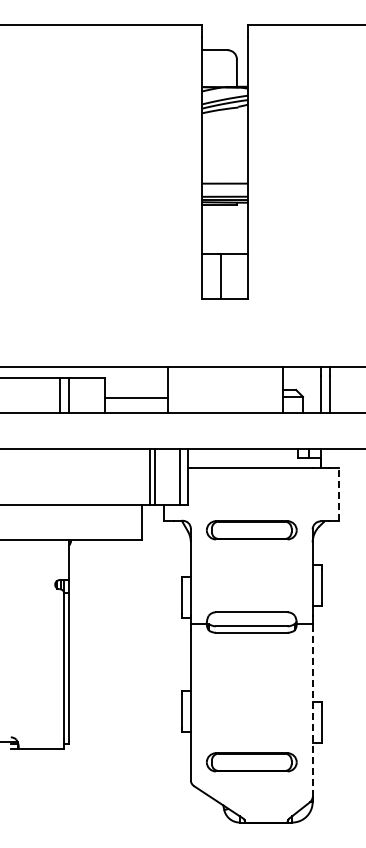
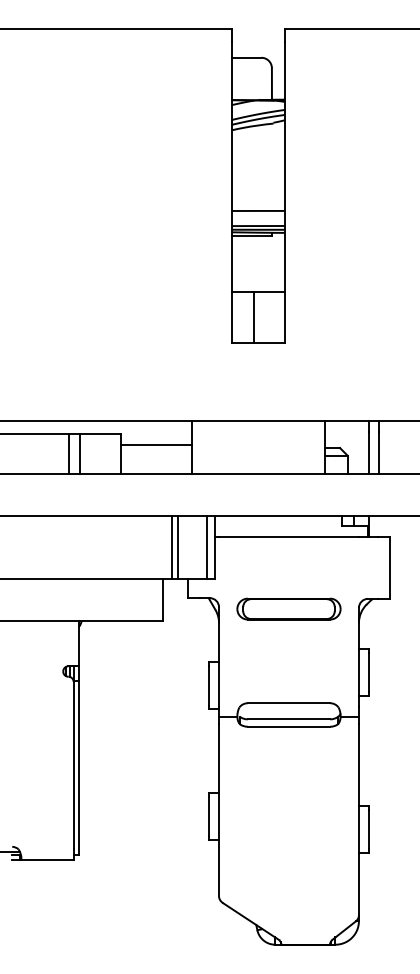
line: (136, 398) -> (156, 445), moved
line: (339, 494) -> (389, 567), dashed -> solid
line: (312, 713) -> (358, 819), dashed -> solid
part: (251, 762) -> (288, 875), removed

